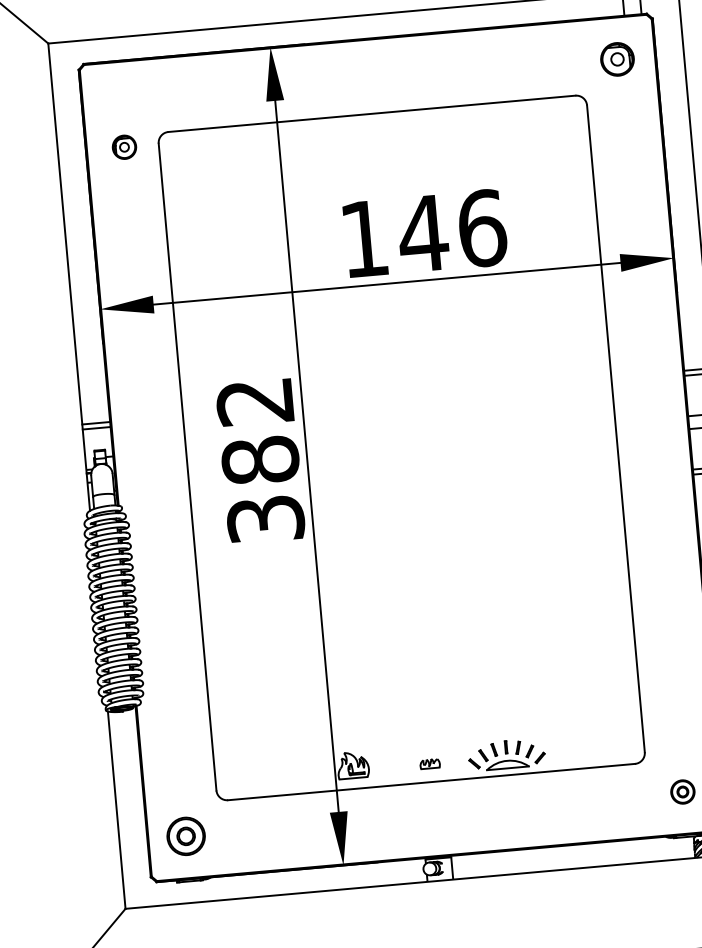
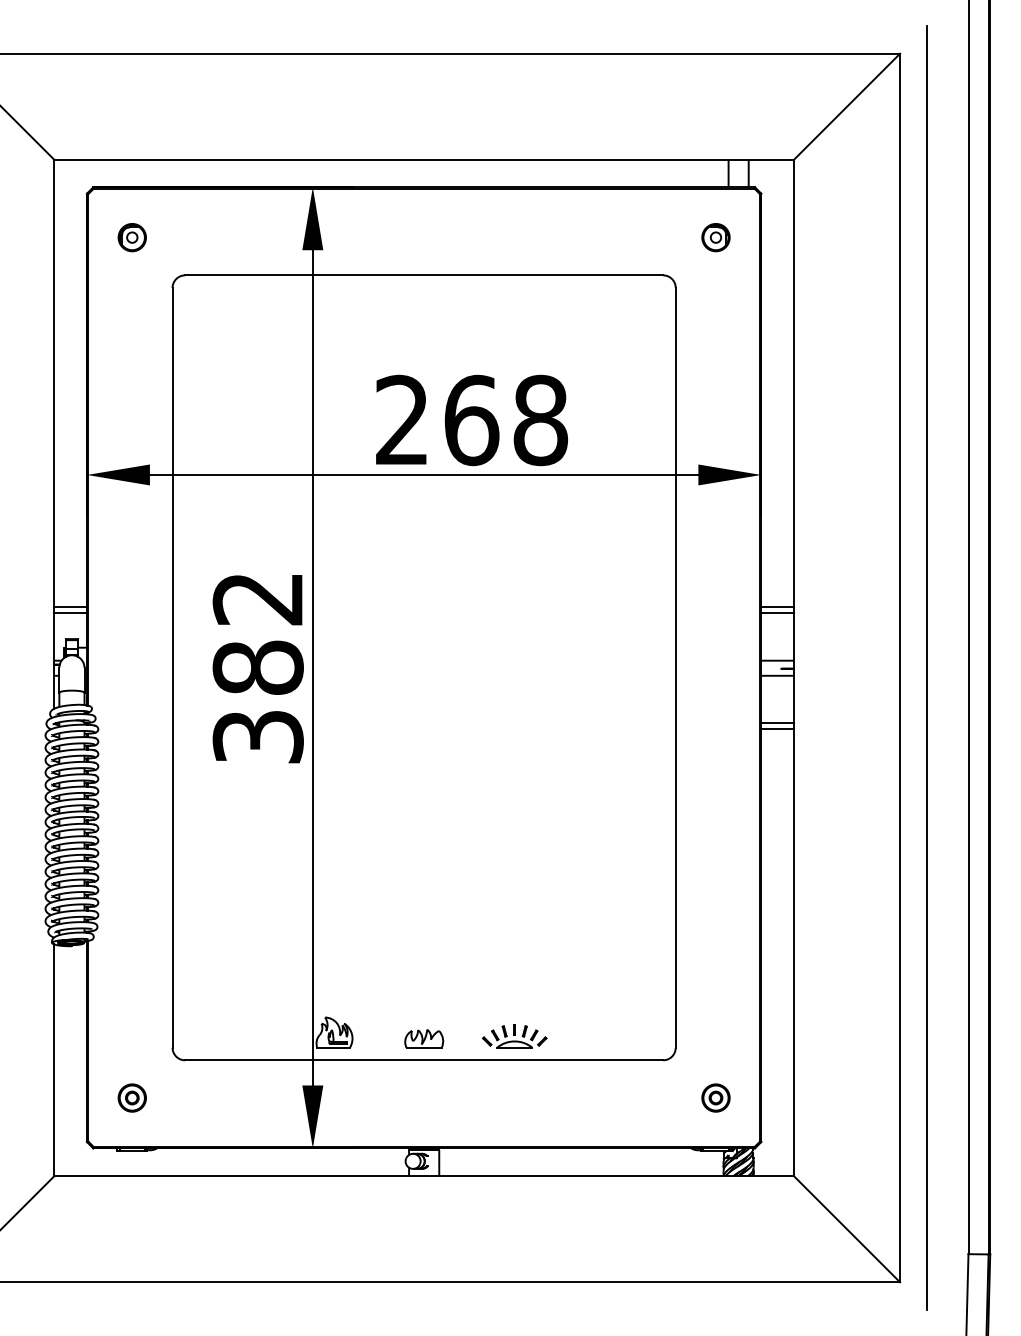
part: (617, 59) -> (715, 237), size x0.71
part: (123, 147) -> (131, 237), moved
text: (424, 233) -> (472, 420), 146 -> 268
part: (506, 754) -> (514, 1036), size x0.71
part: (430, 763) -> (424, 1038), size x1.67
part: (185, 835) -> (131, 1097), size x0.62

